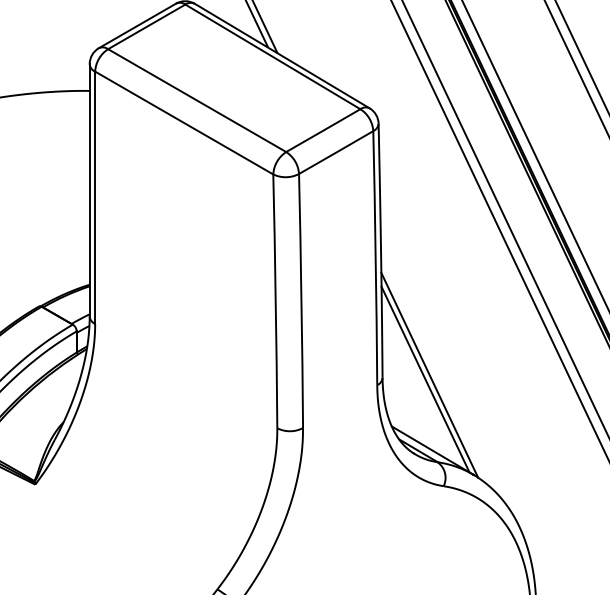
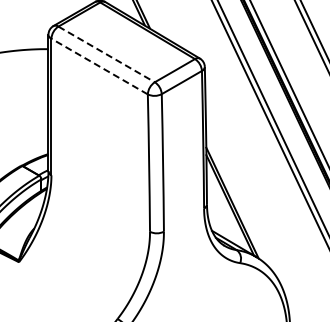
line: (196, 100) -> (106, 54), solid -> dashed
line: (183, 122) -> (99, 66), solid -> dashed

